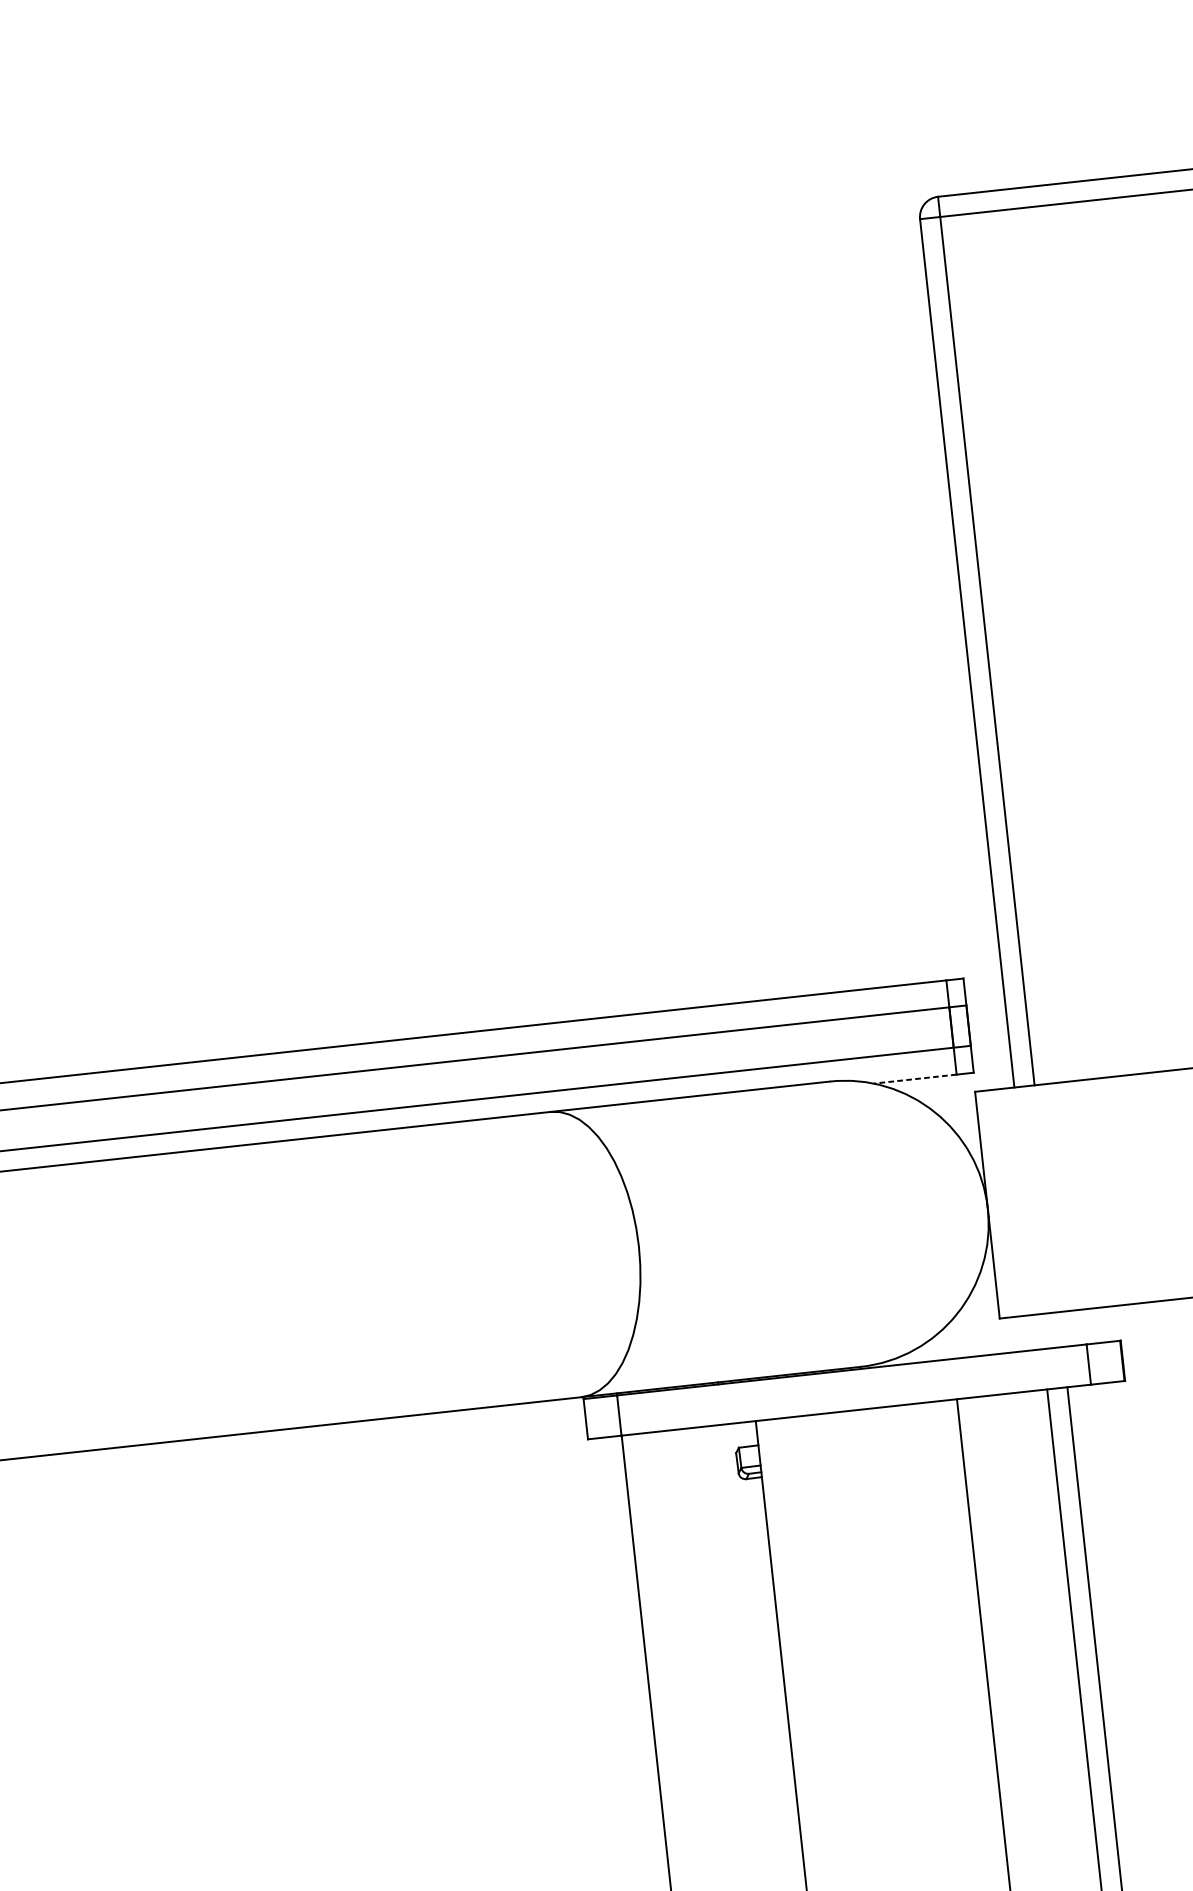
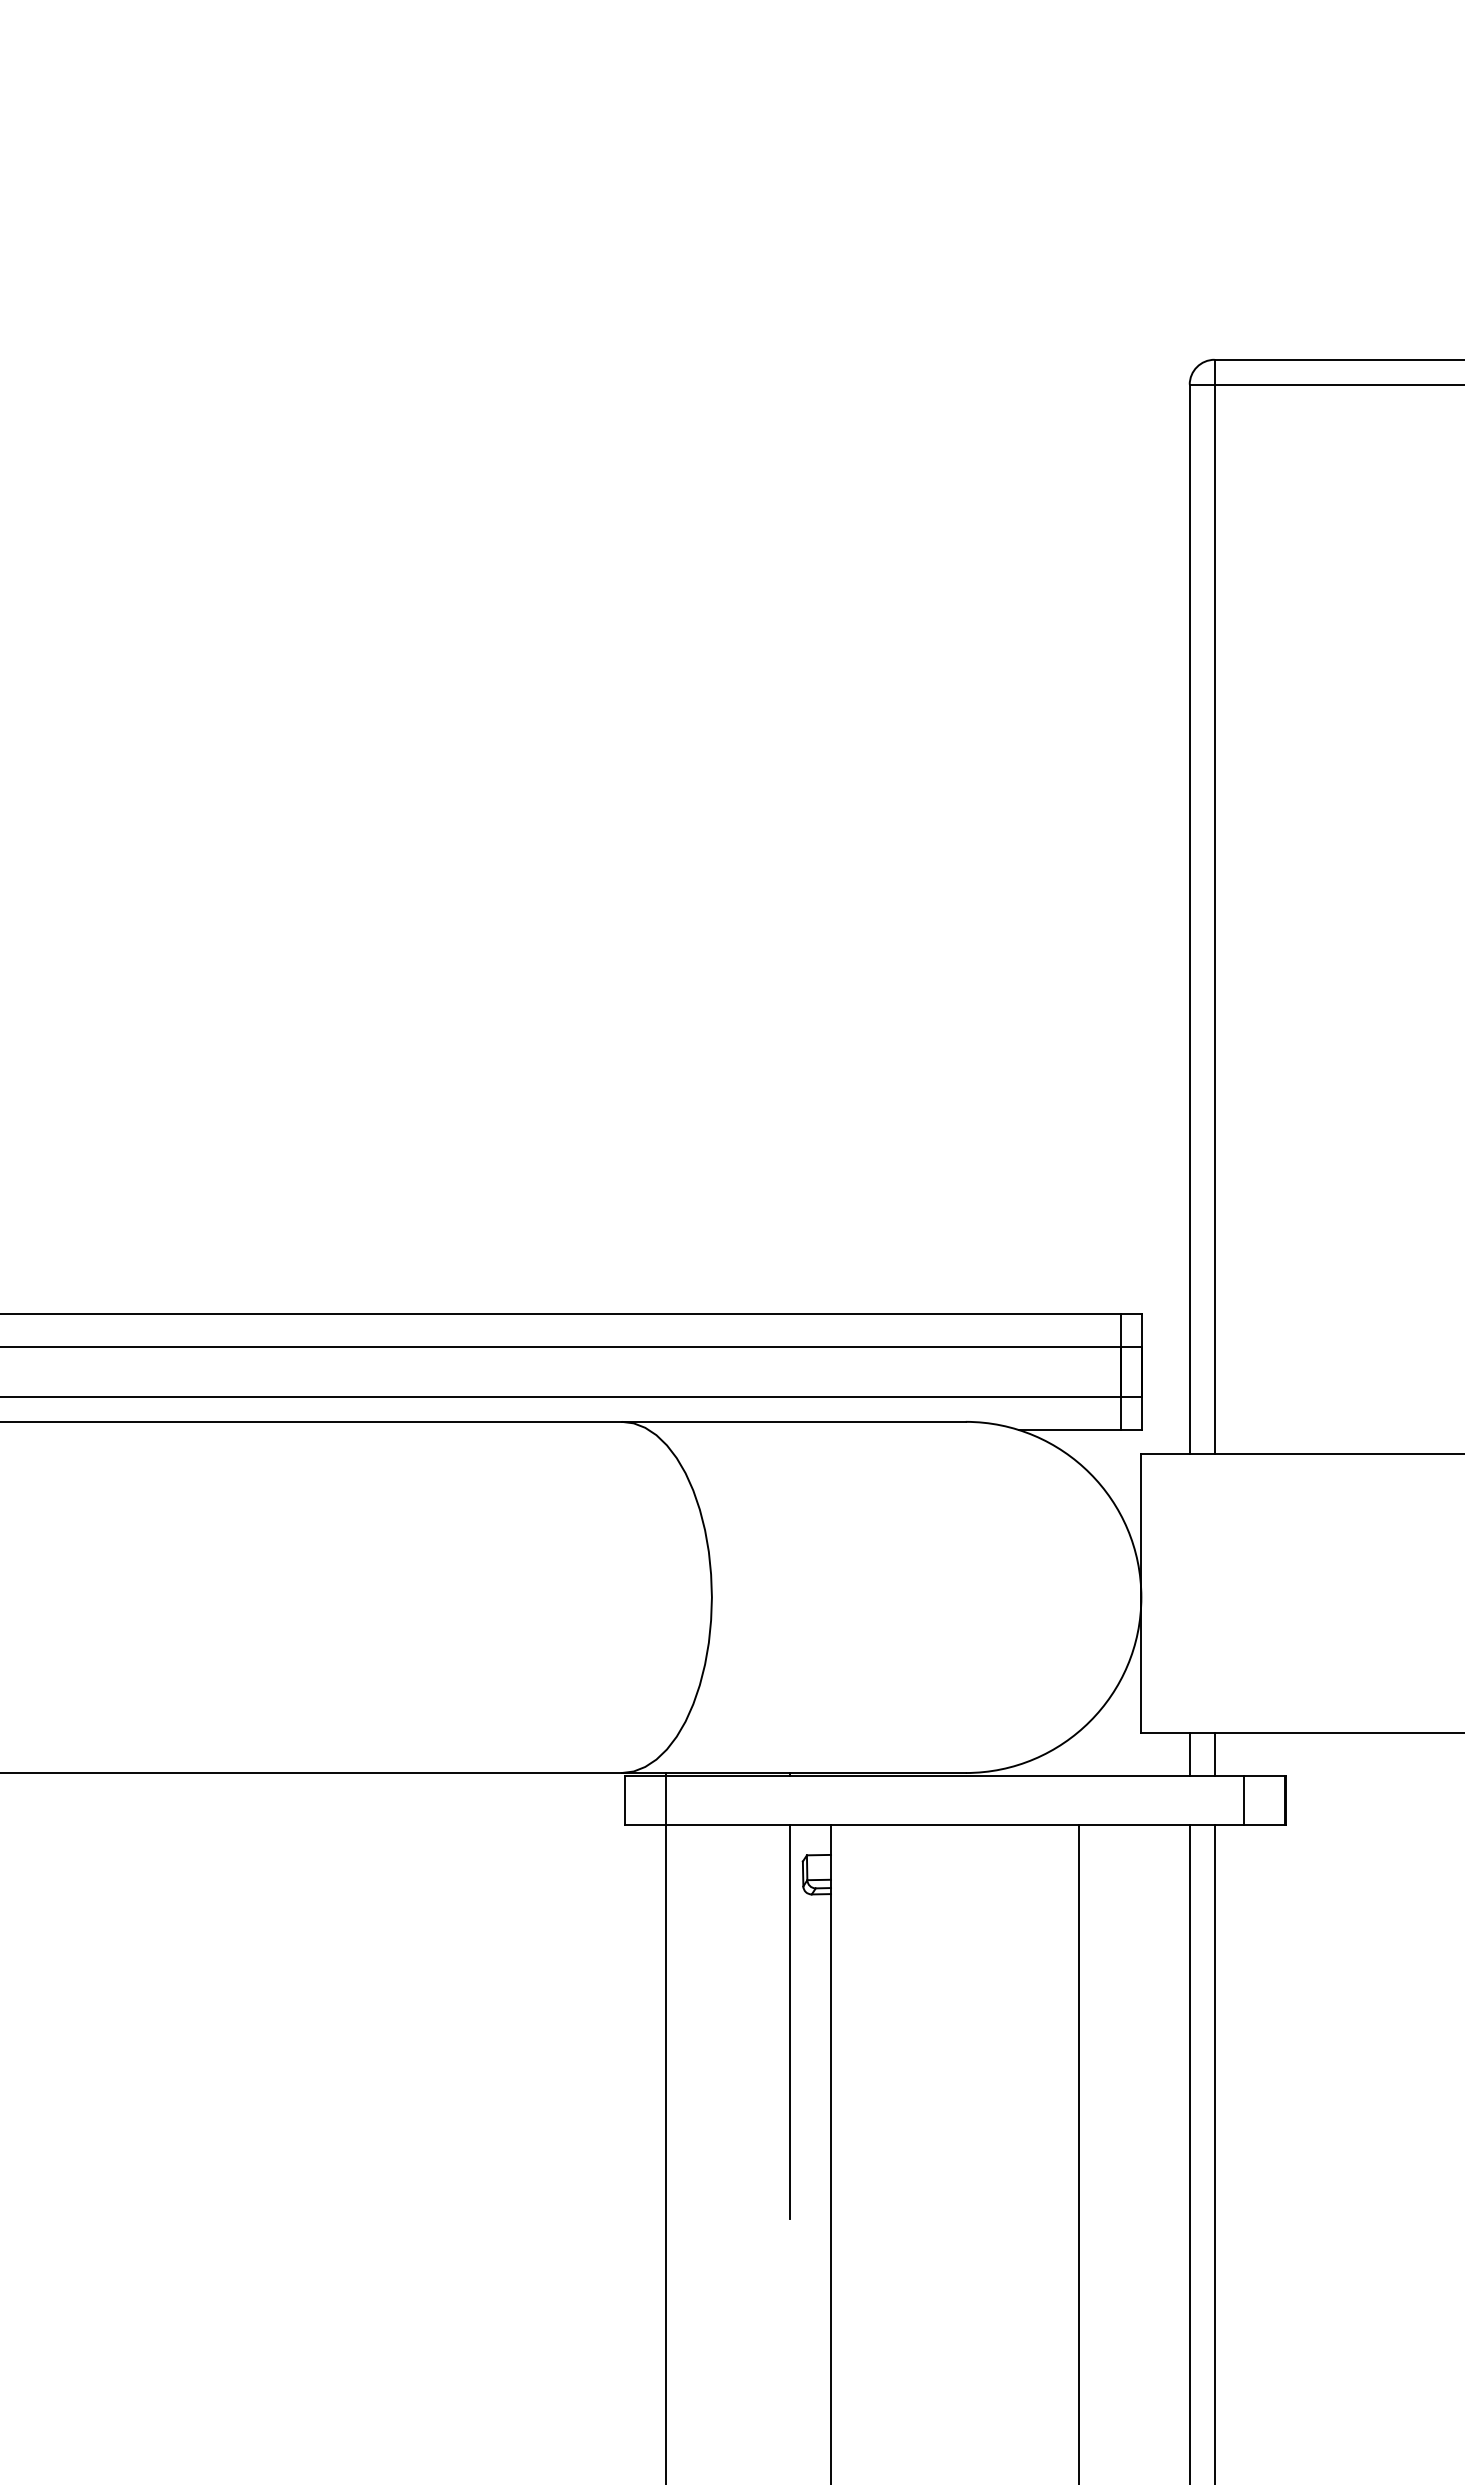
line: (914, 1079) -> (1069, 1430), dashed -> solid
line: (1061, 1329) -> (1214, 1753), added
line: (1040, 1331) -> (1189, 1753), added
line: (740, 1584) -> (790, 2021), added

